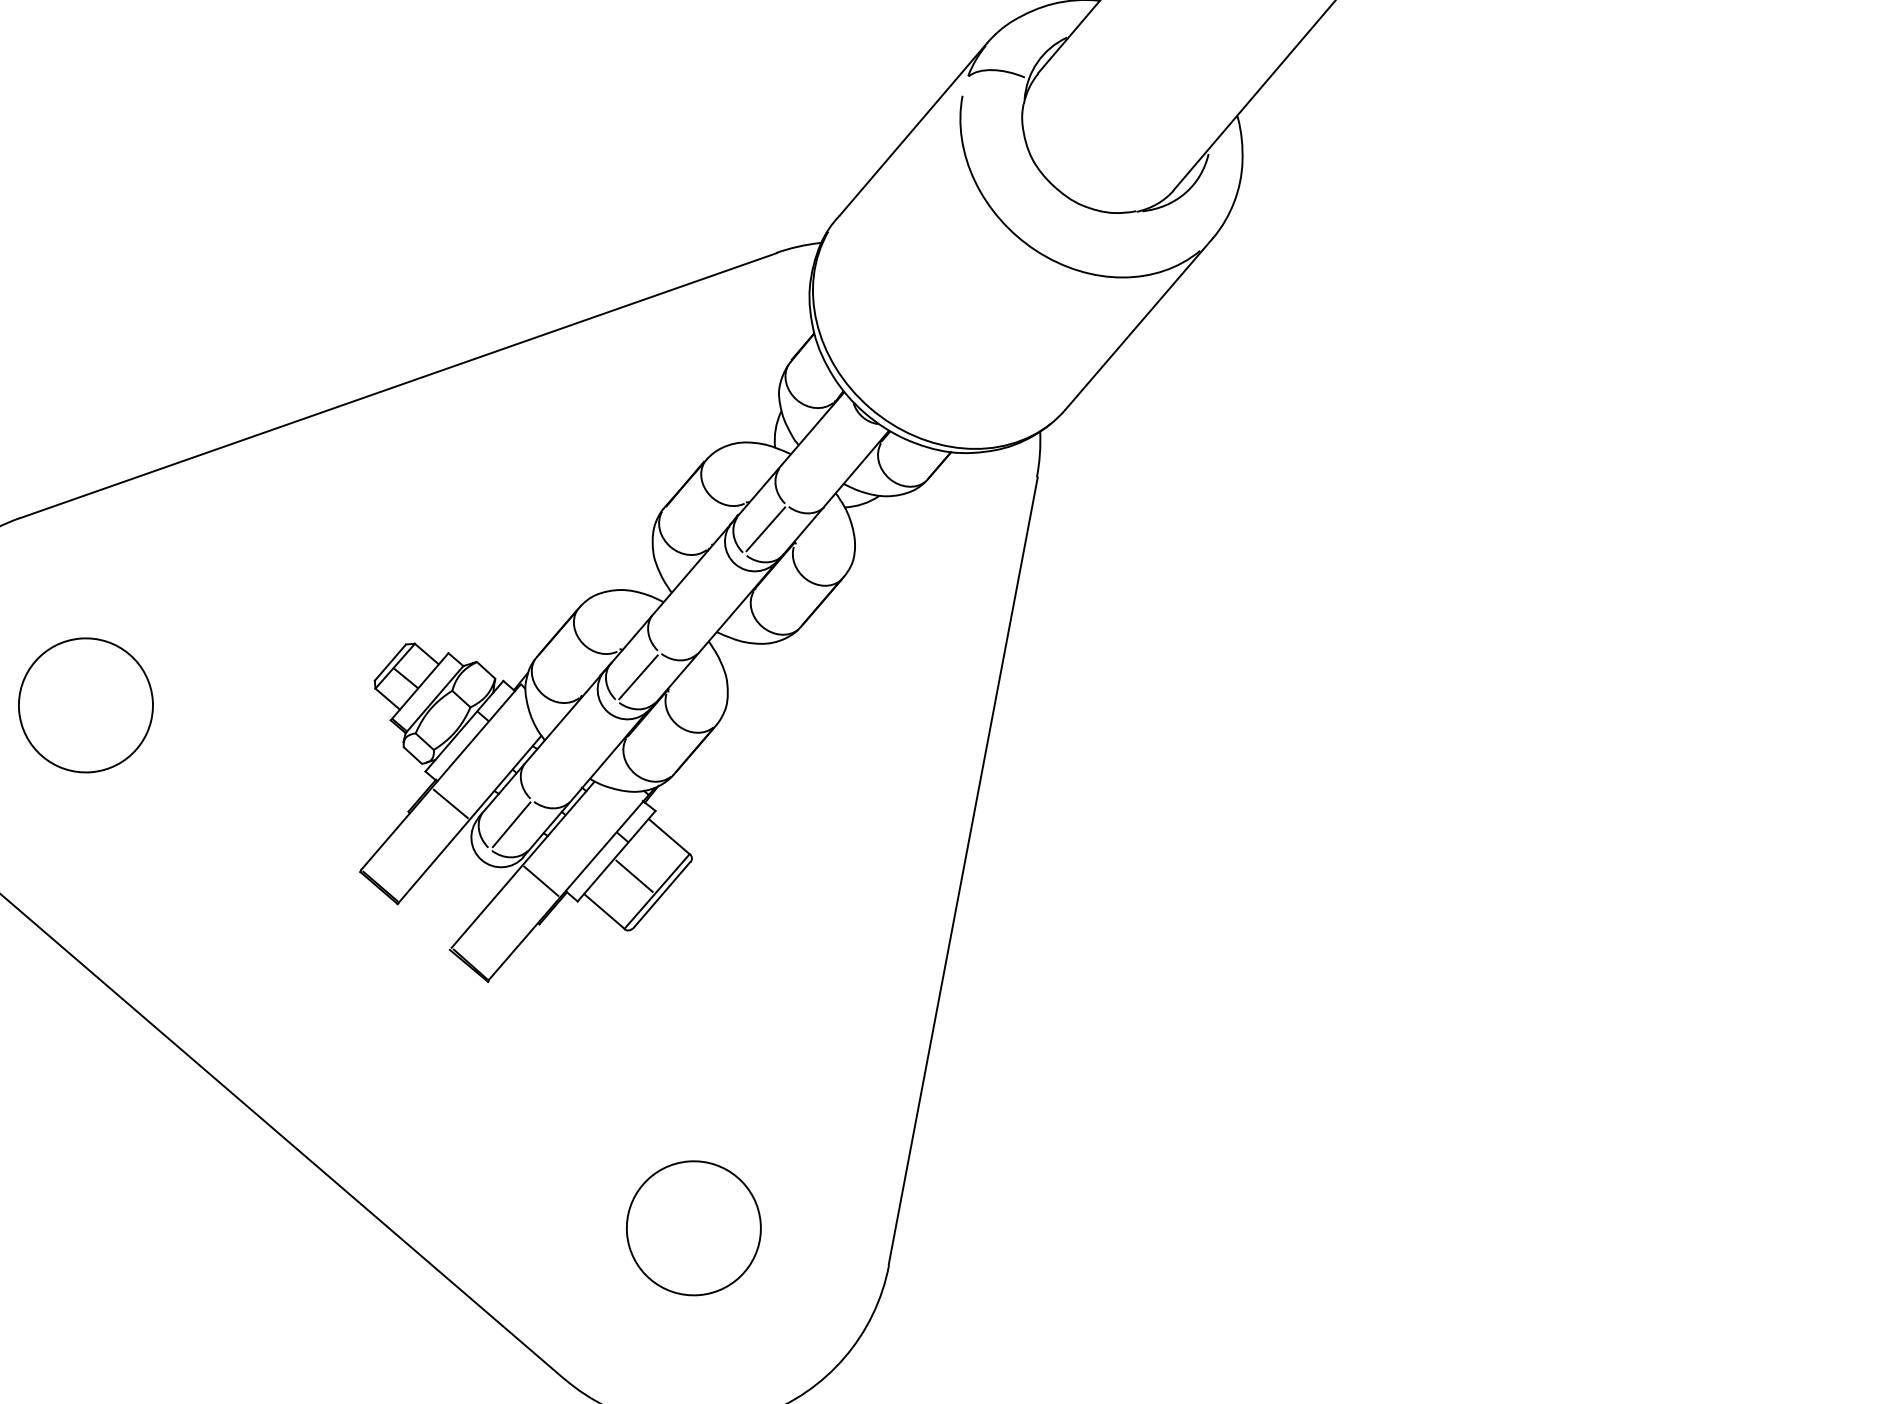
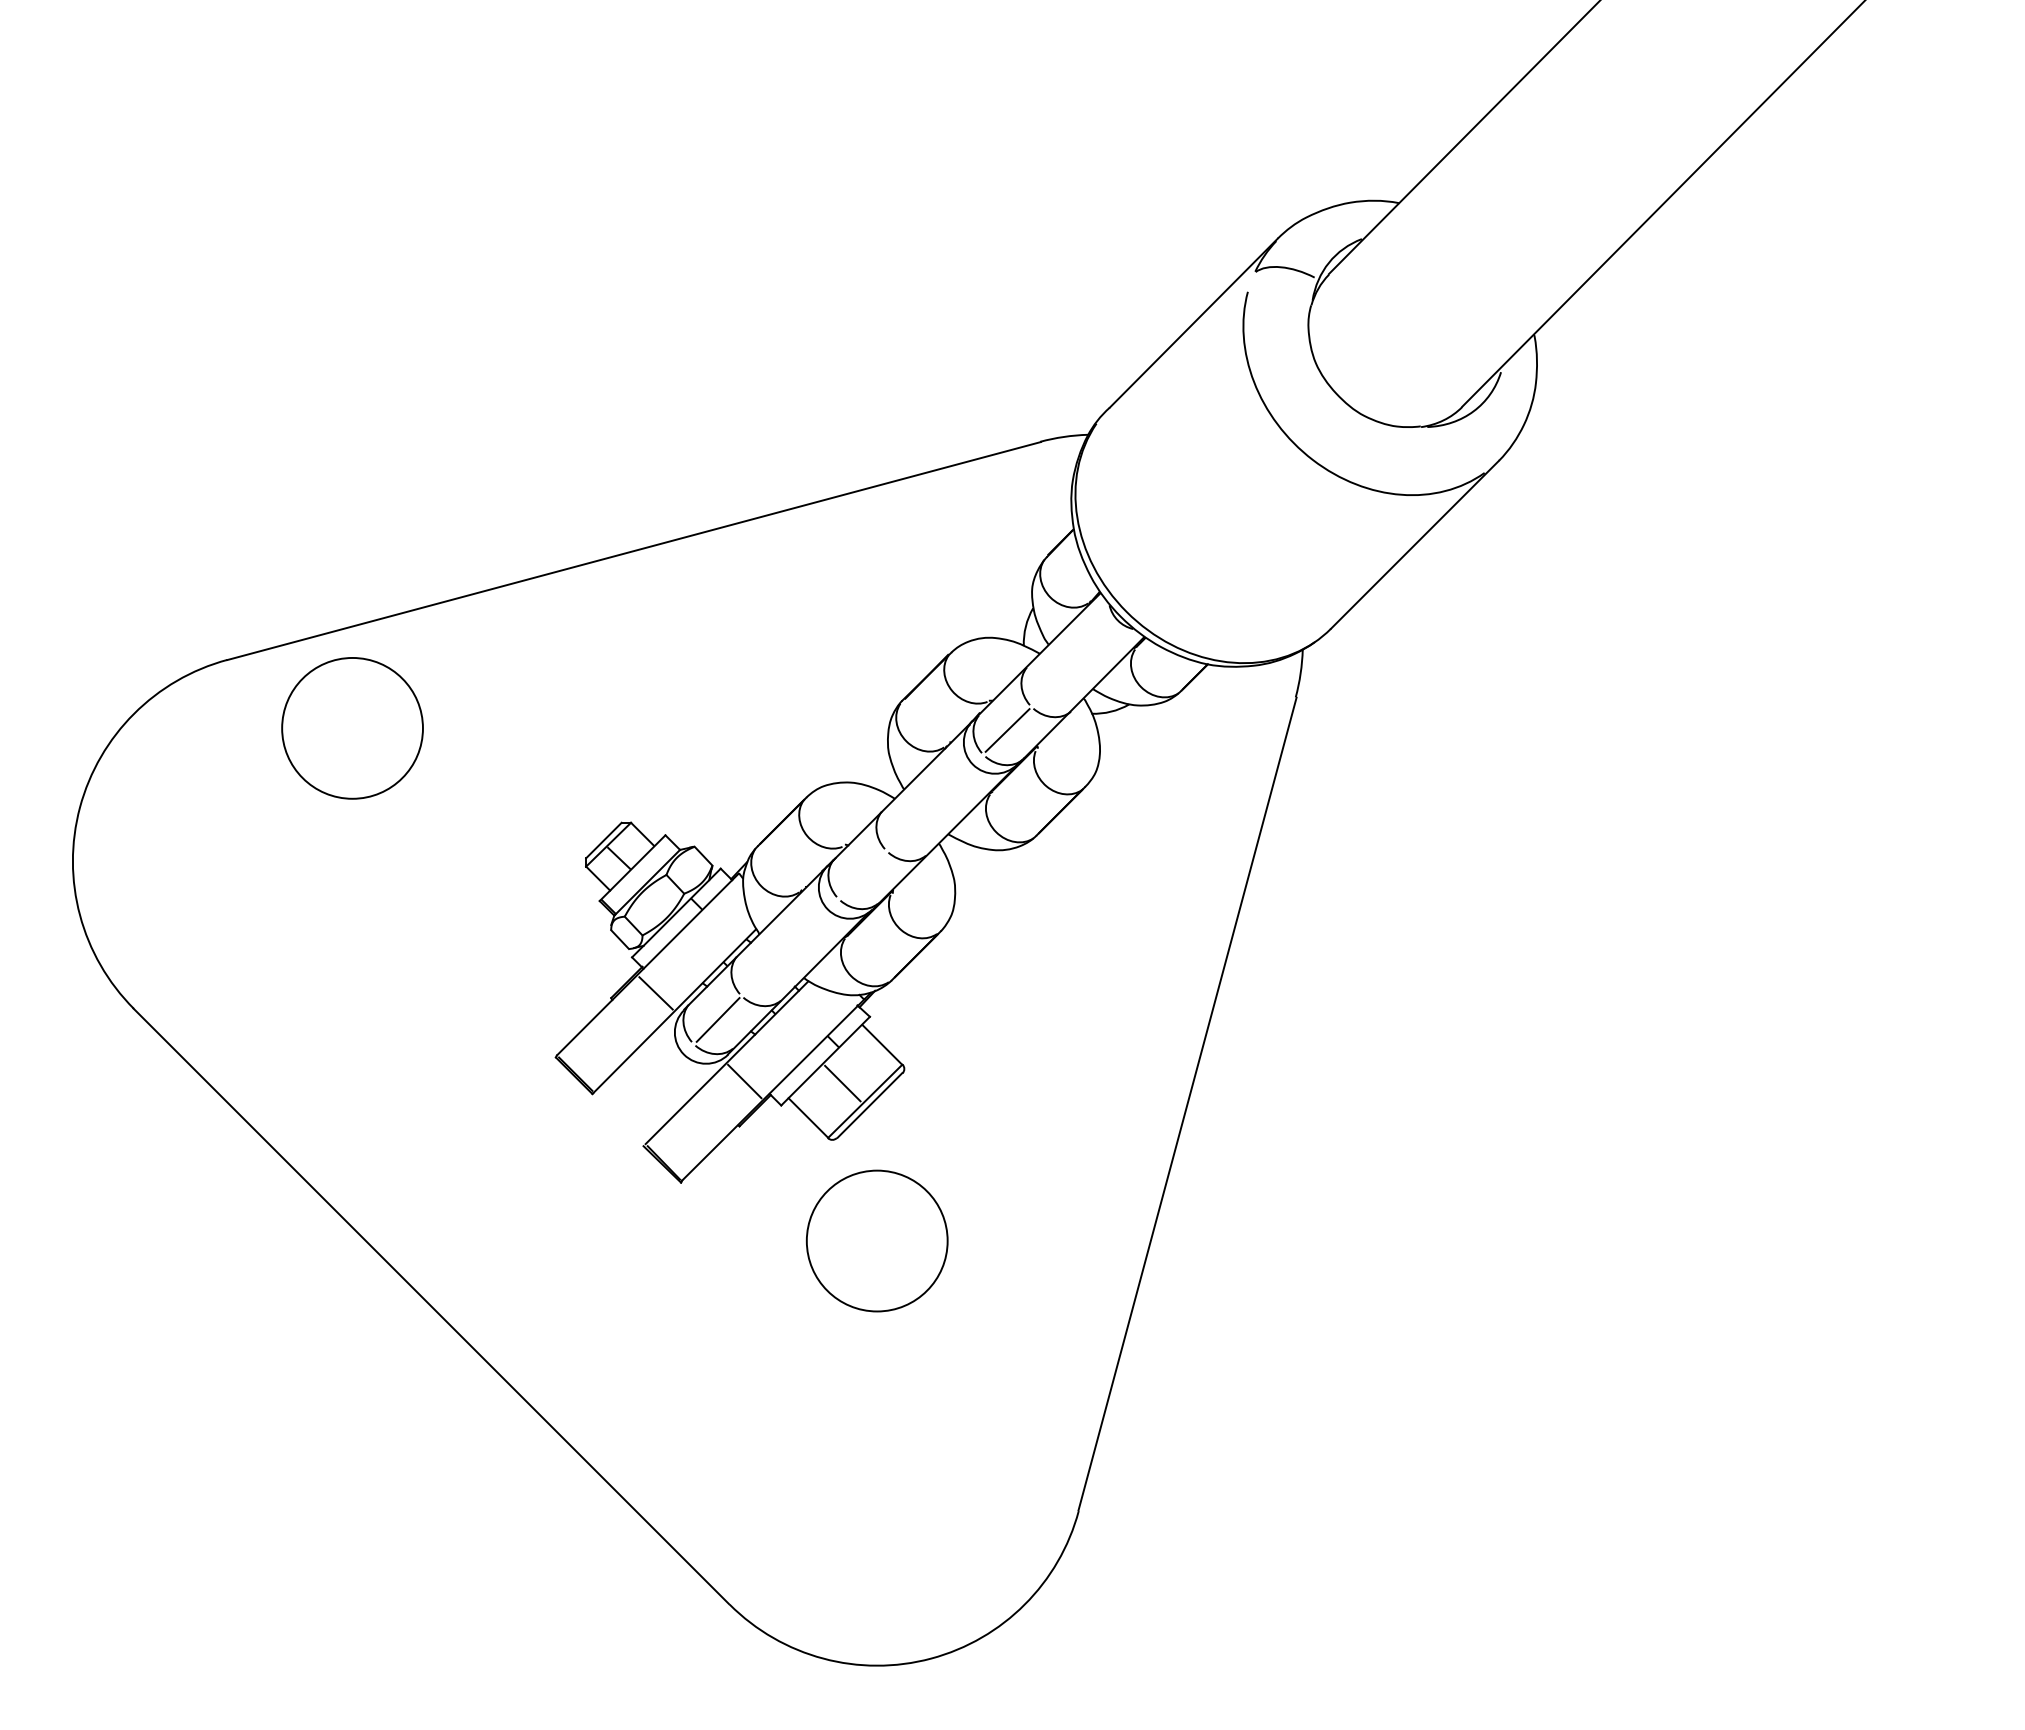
line: (638, 677) -> (862, 875), removed
circle: (85, 705) -> (352, 728), moved
circle: (693, 1227) -> (876, 1240), moved

